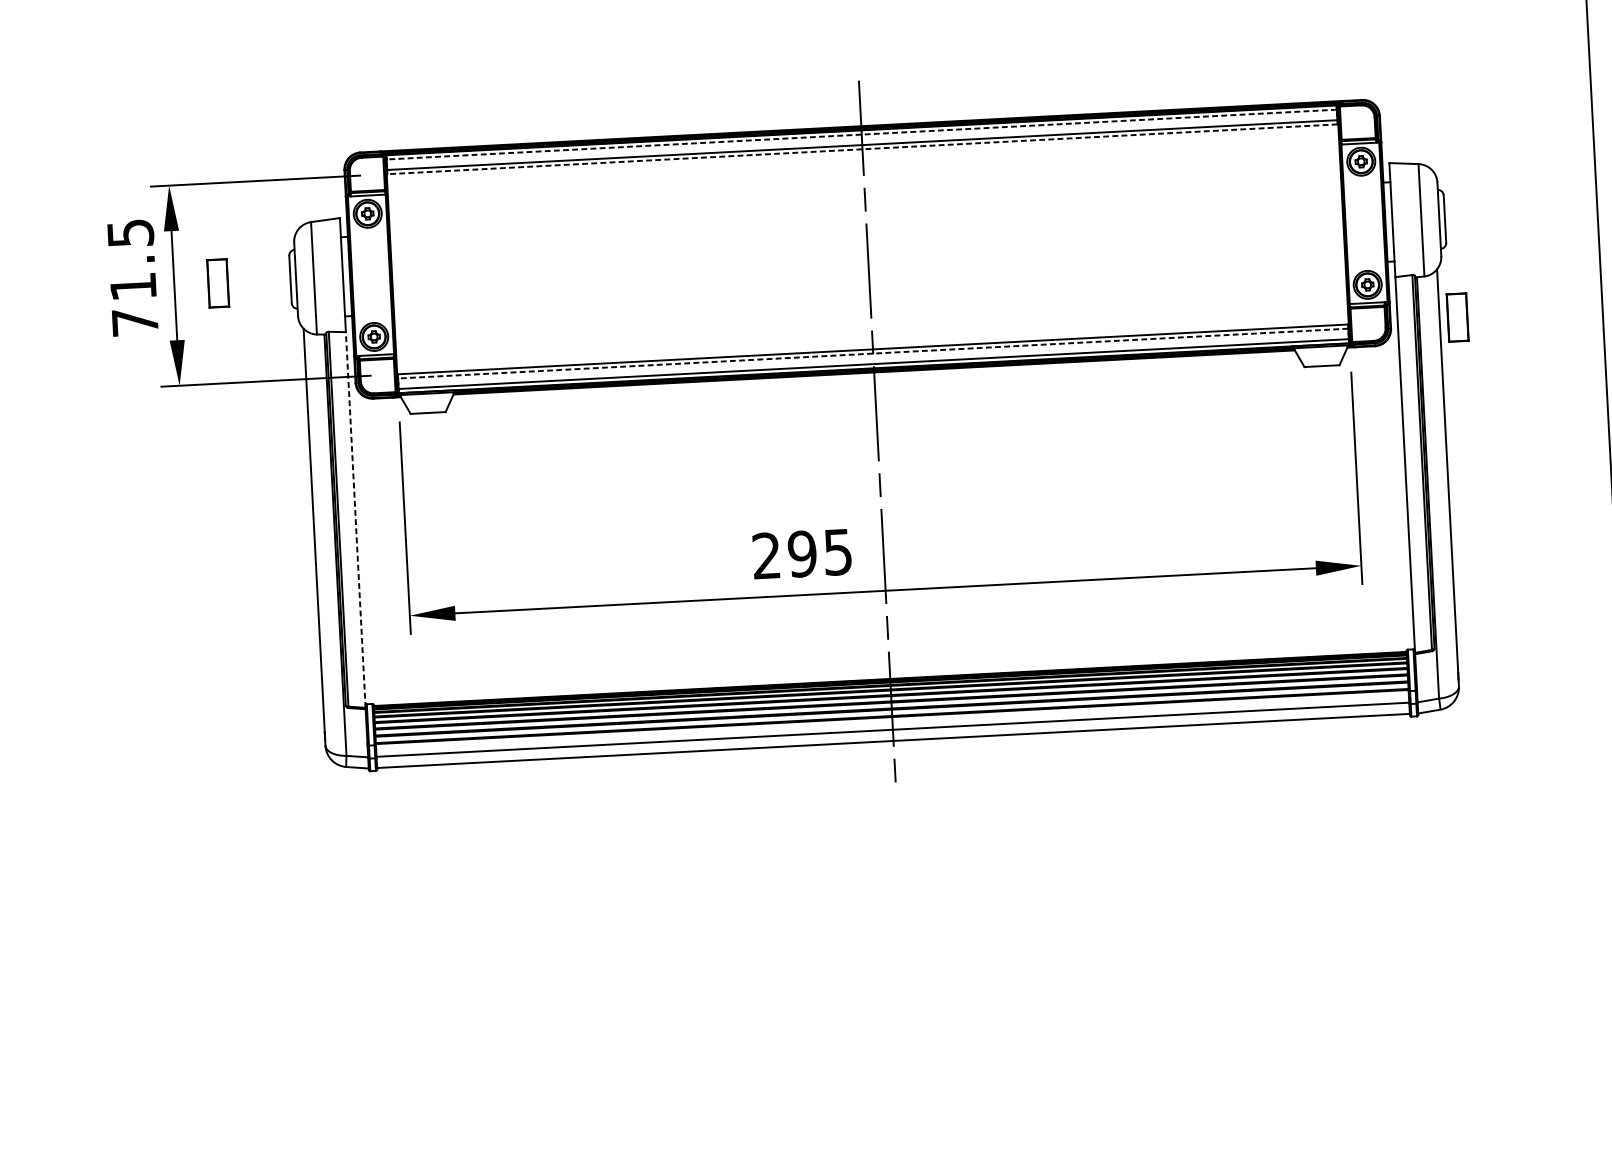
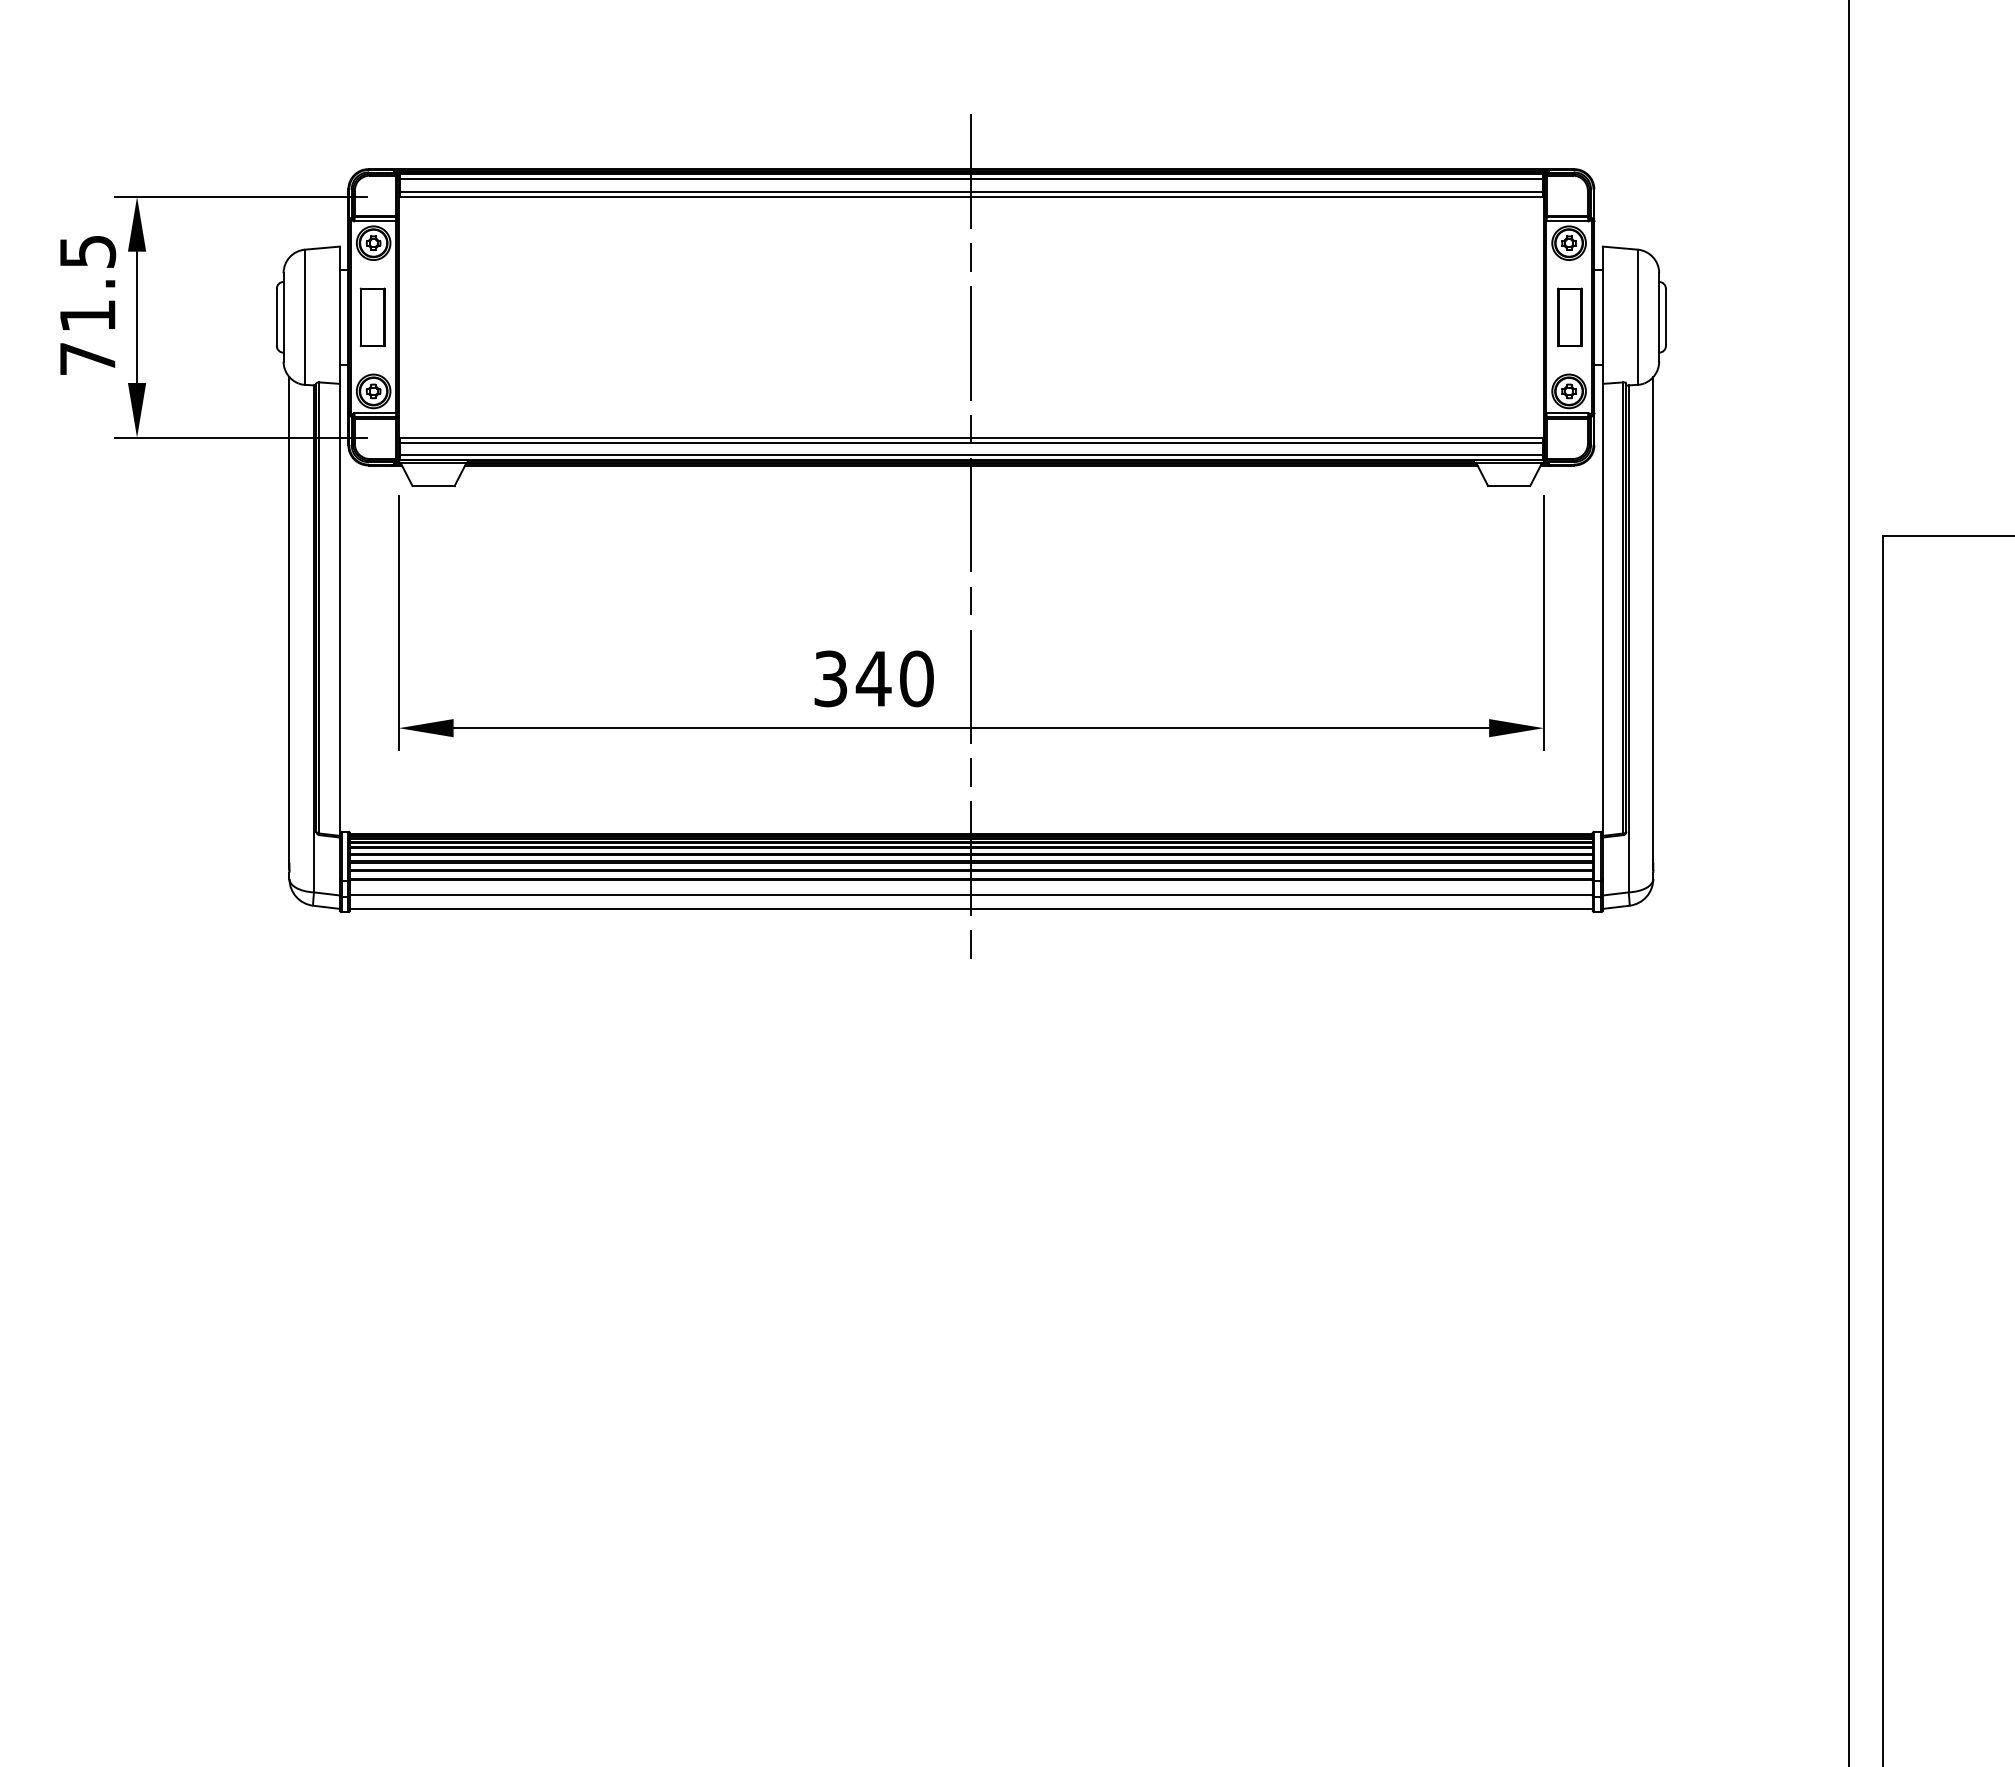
line: (861, 134) -> (971, 179), dashed -> solid
line: (862, 148) -> (971, 196), dashed -> solid
part: (217, 282) -> (372, 316), moved
part: (1457, 316) -> (1569, 316), moved
line: (873, 353) -> (971, 442), dashed -> solid
line: (355, 519) -> (339, 609), dashed -> solid
text: (802, 553) -> (873, 678), 295 -> 340

